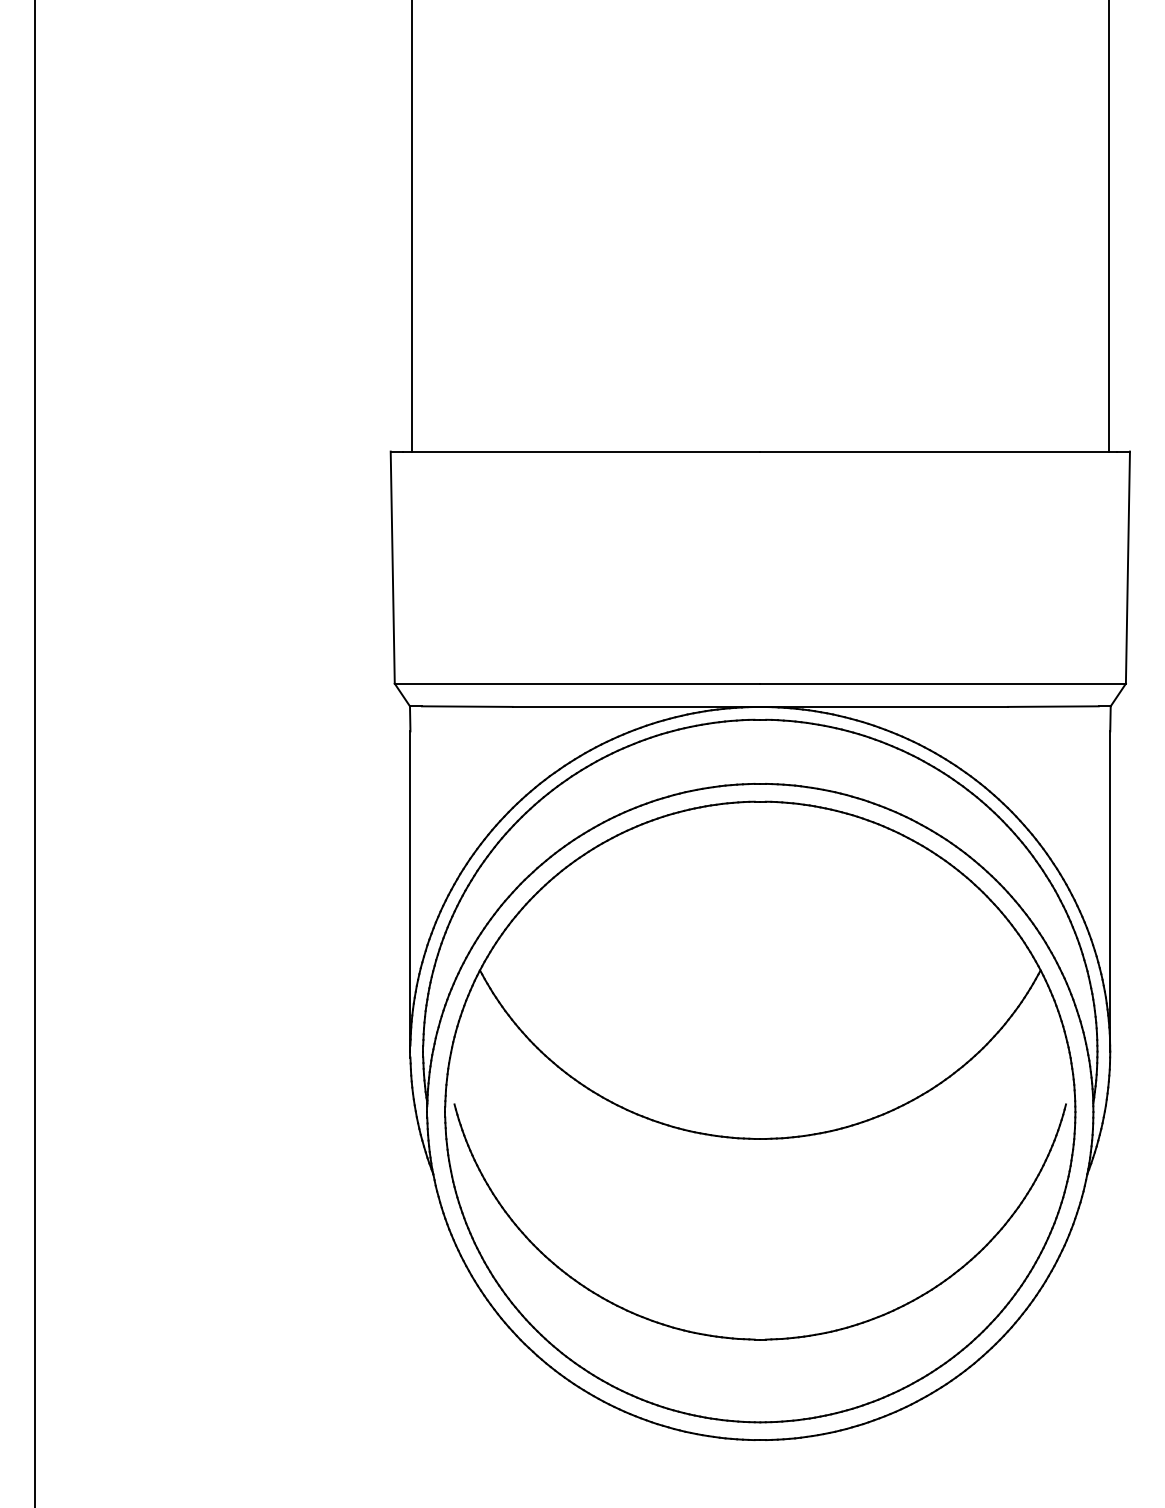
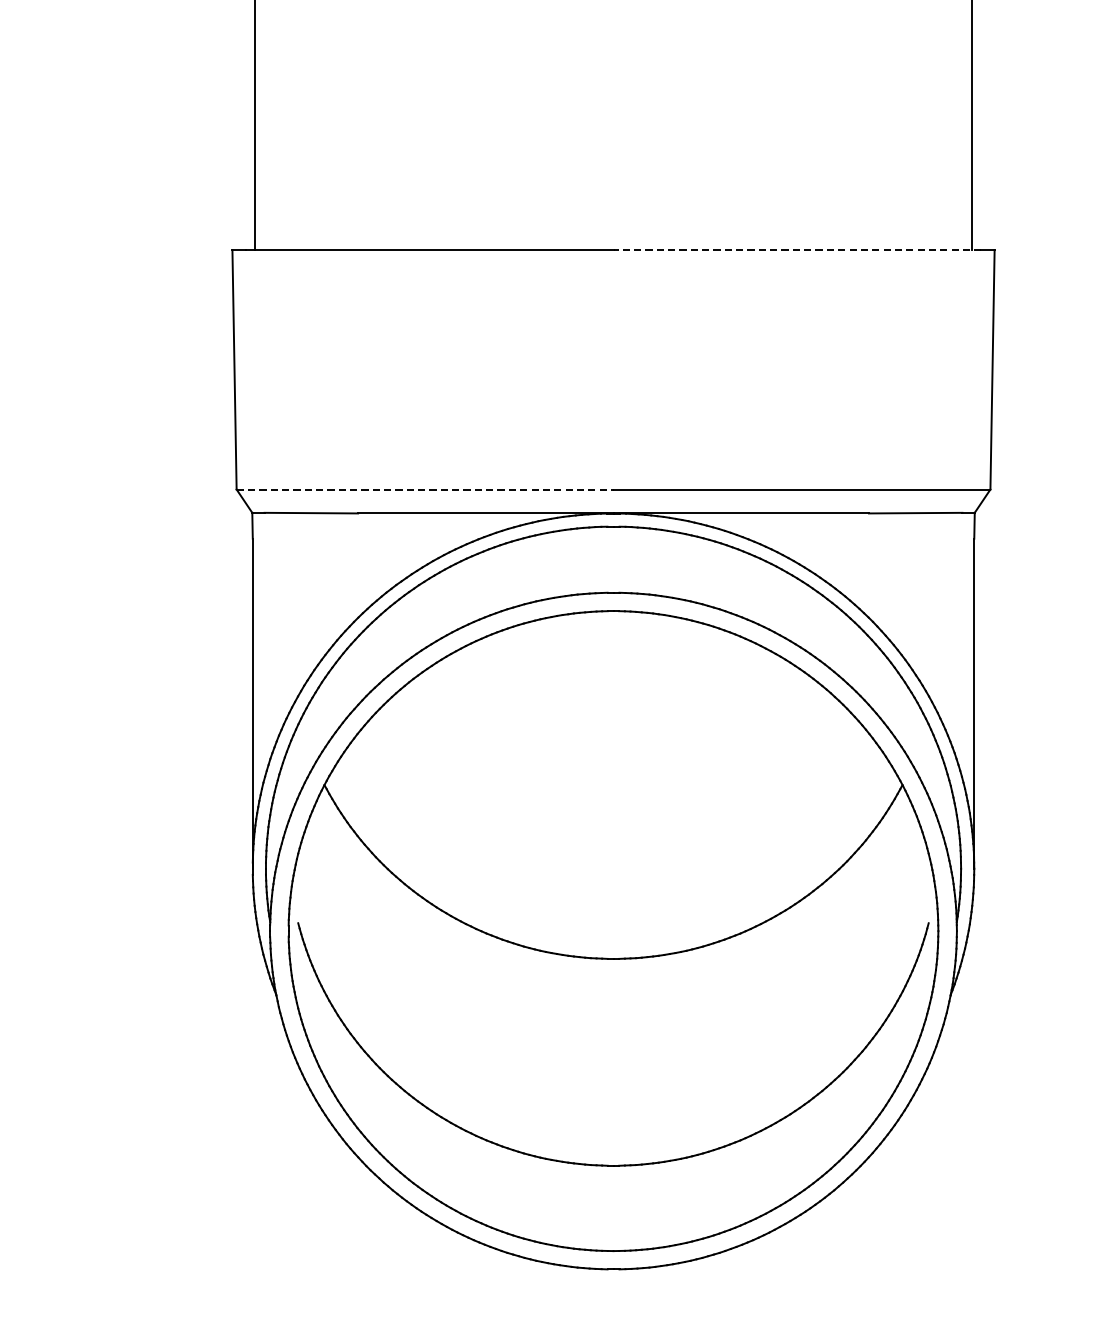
line: (938, 451) -> (797, 250), solid -> dashed
line: (577, 683) -> (425, 489), solid -> dashed

